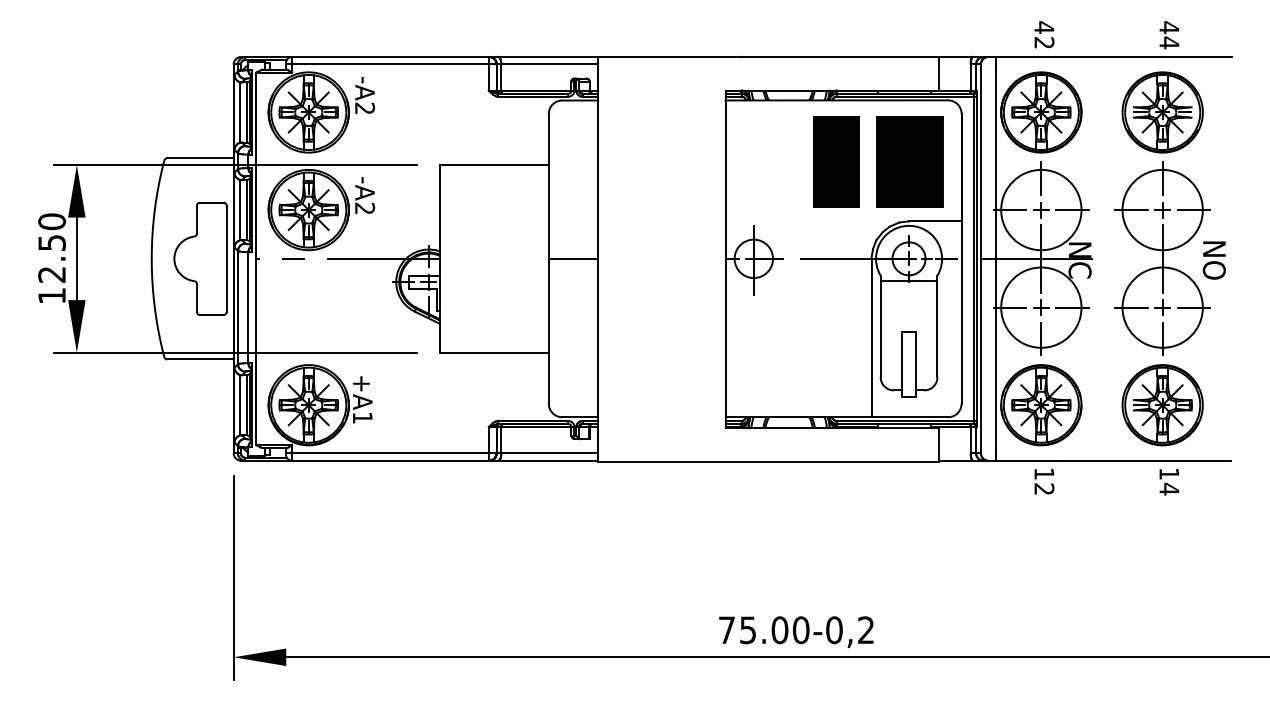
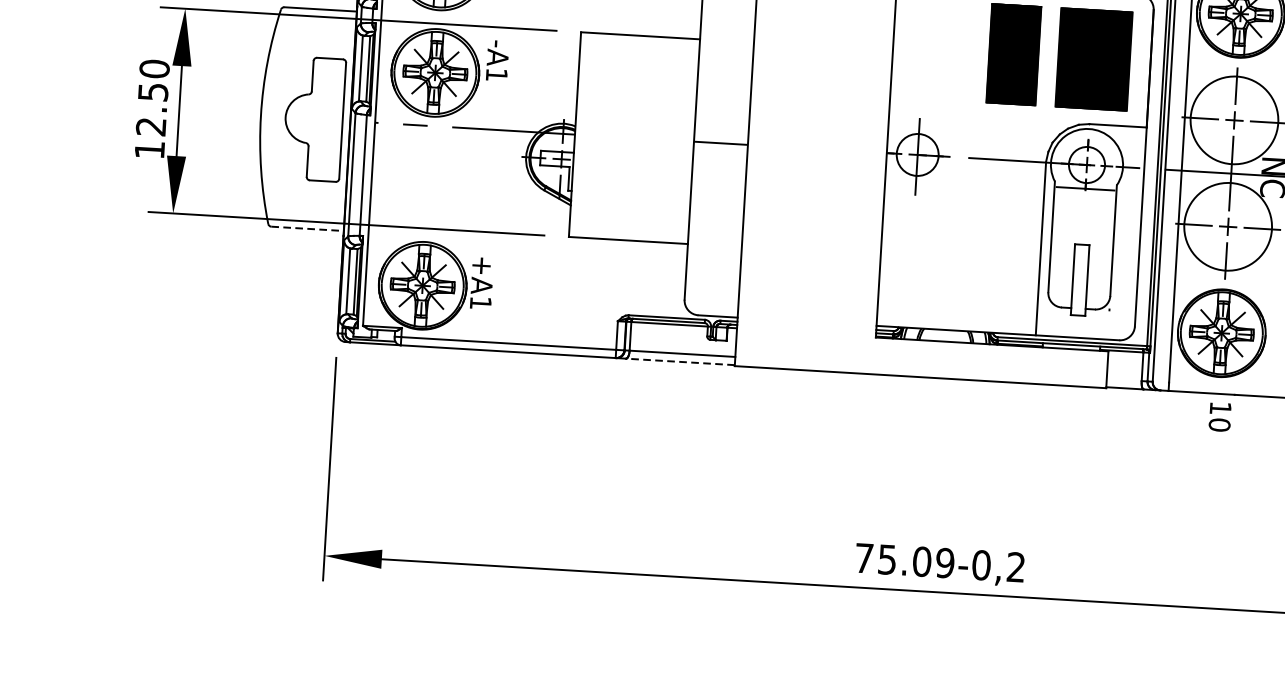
text: (365, 208) -> (497, 74), -A2 -> -A1
line: (201, 359) -> (308, 228), solid -> dashed
line: (548, 460) -> (680, 361), solid -> dashed
text: (1044, 489) -> (1219, 425), 12 -> 10
text: (800, 630) -> (944, 563), 75.00-0,2 -> 75.09-0,2

